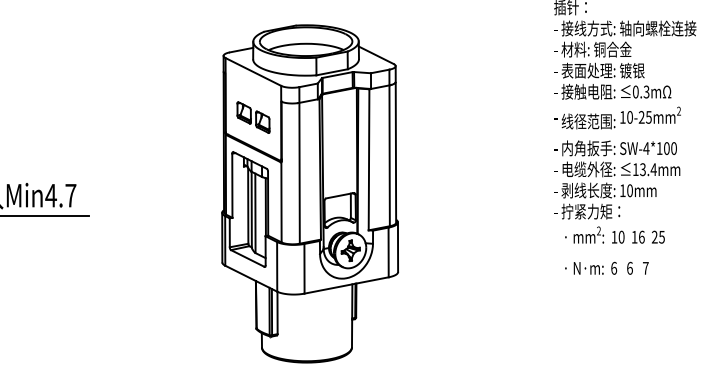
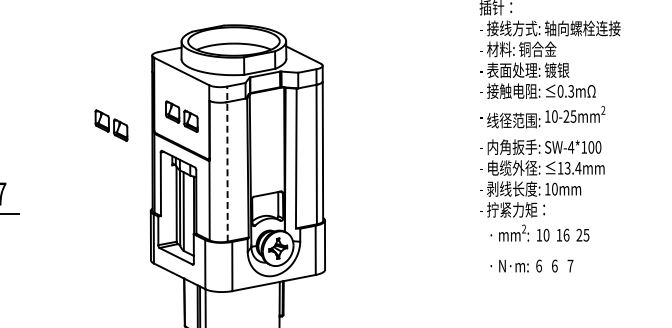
part: (182, 126) -> (111, 125), added
line: (299, 164) -> (227, 163), solid -> dashed

